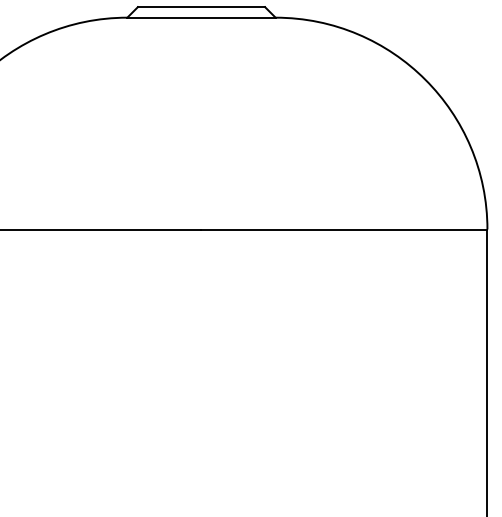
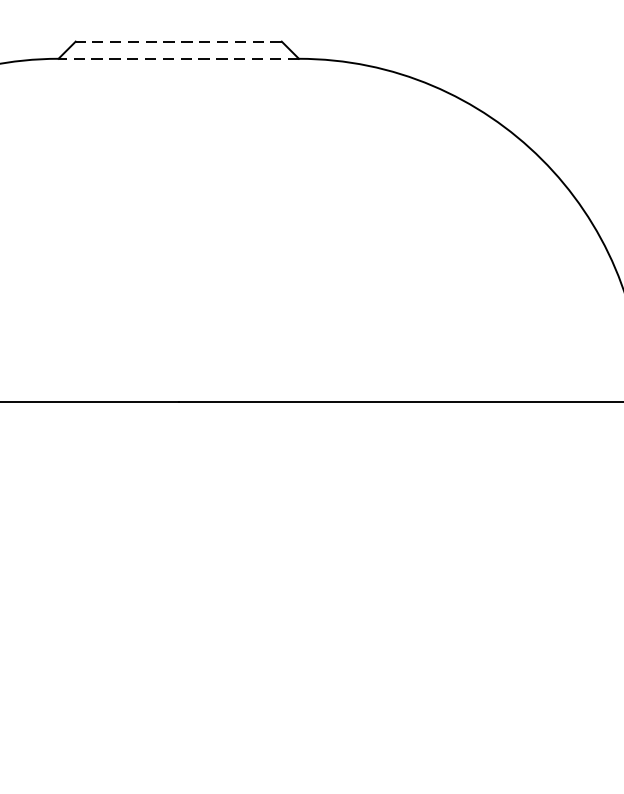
line: (201, 7) -> (178, 42), solid -> dashed
line: (200, 17) -> (177, 58), solid -> dashed

